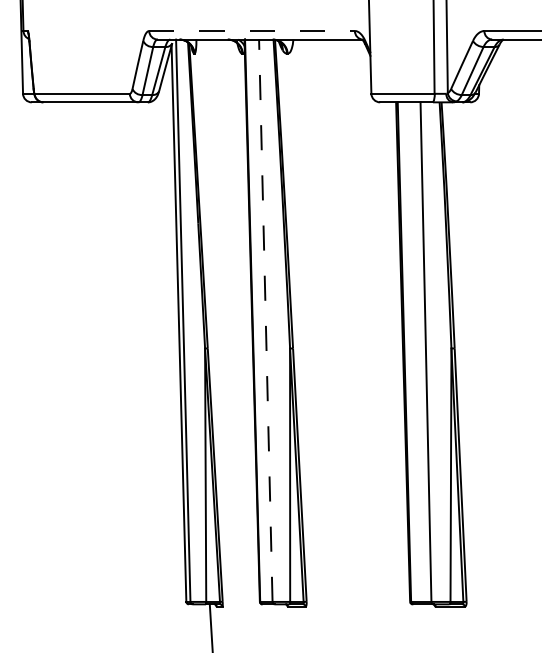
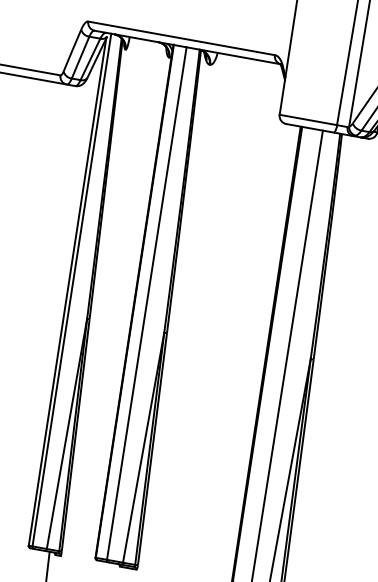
line: (252, 31) -> (181, 38), dashed -> solid
line: (265, 320) -> (146, 303), dashed -> solid

